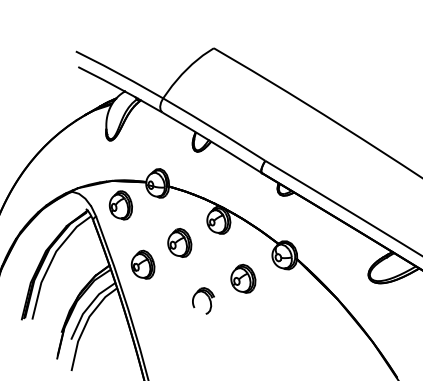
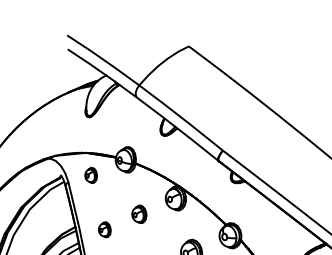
part: (120, 205) -> (91, 175), size x0.6
part: (179, 242) -> (139, 213), size x0.7
part: (142, 264) -> (104, 229), size x0.6

